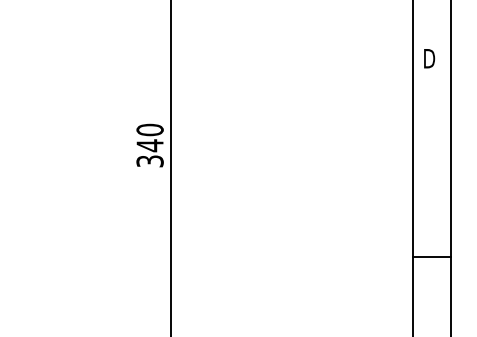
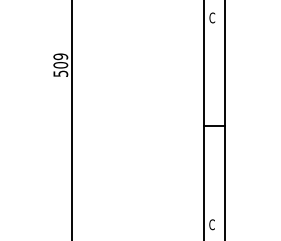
text: (429, 57) -> (212, 17), D -> C
text: (149, 144) -> (60, 64), 340 -> 509

